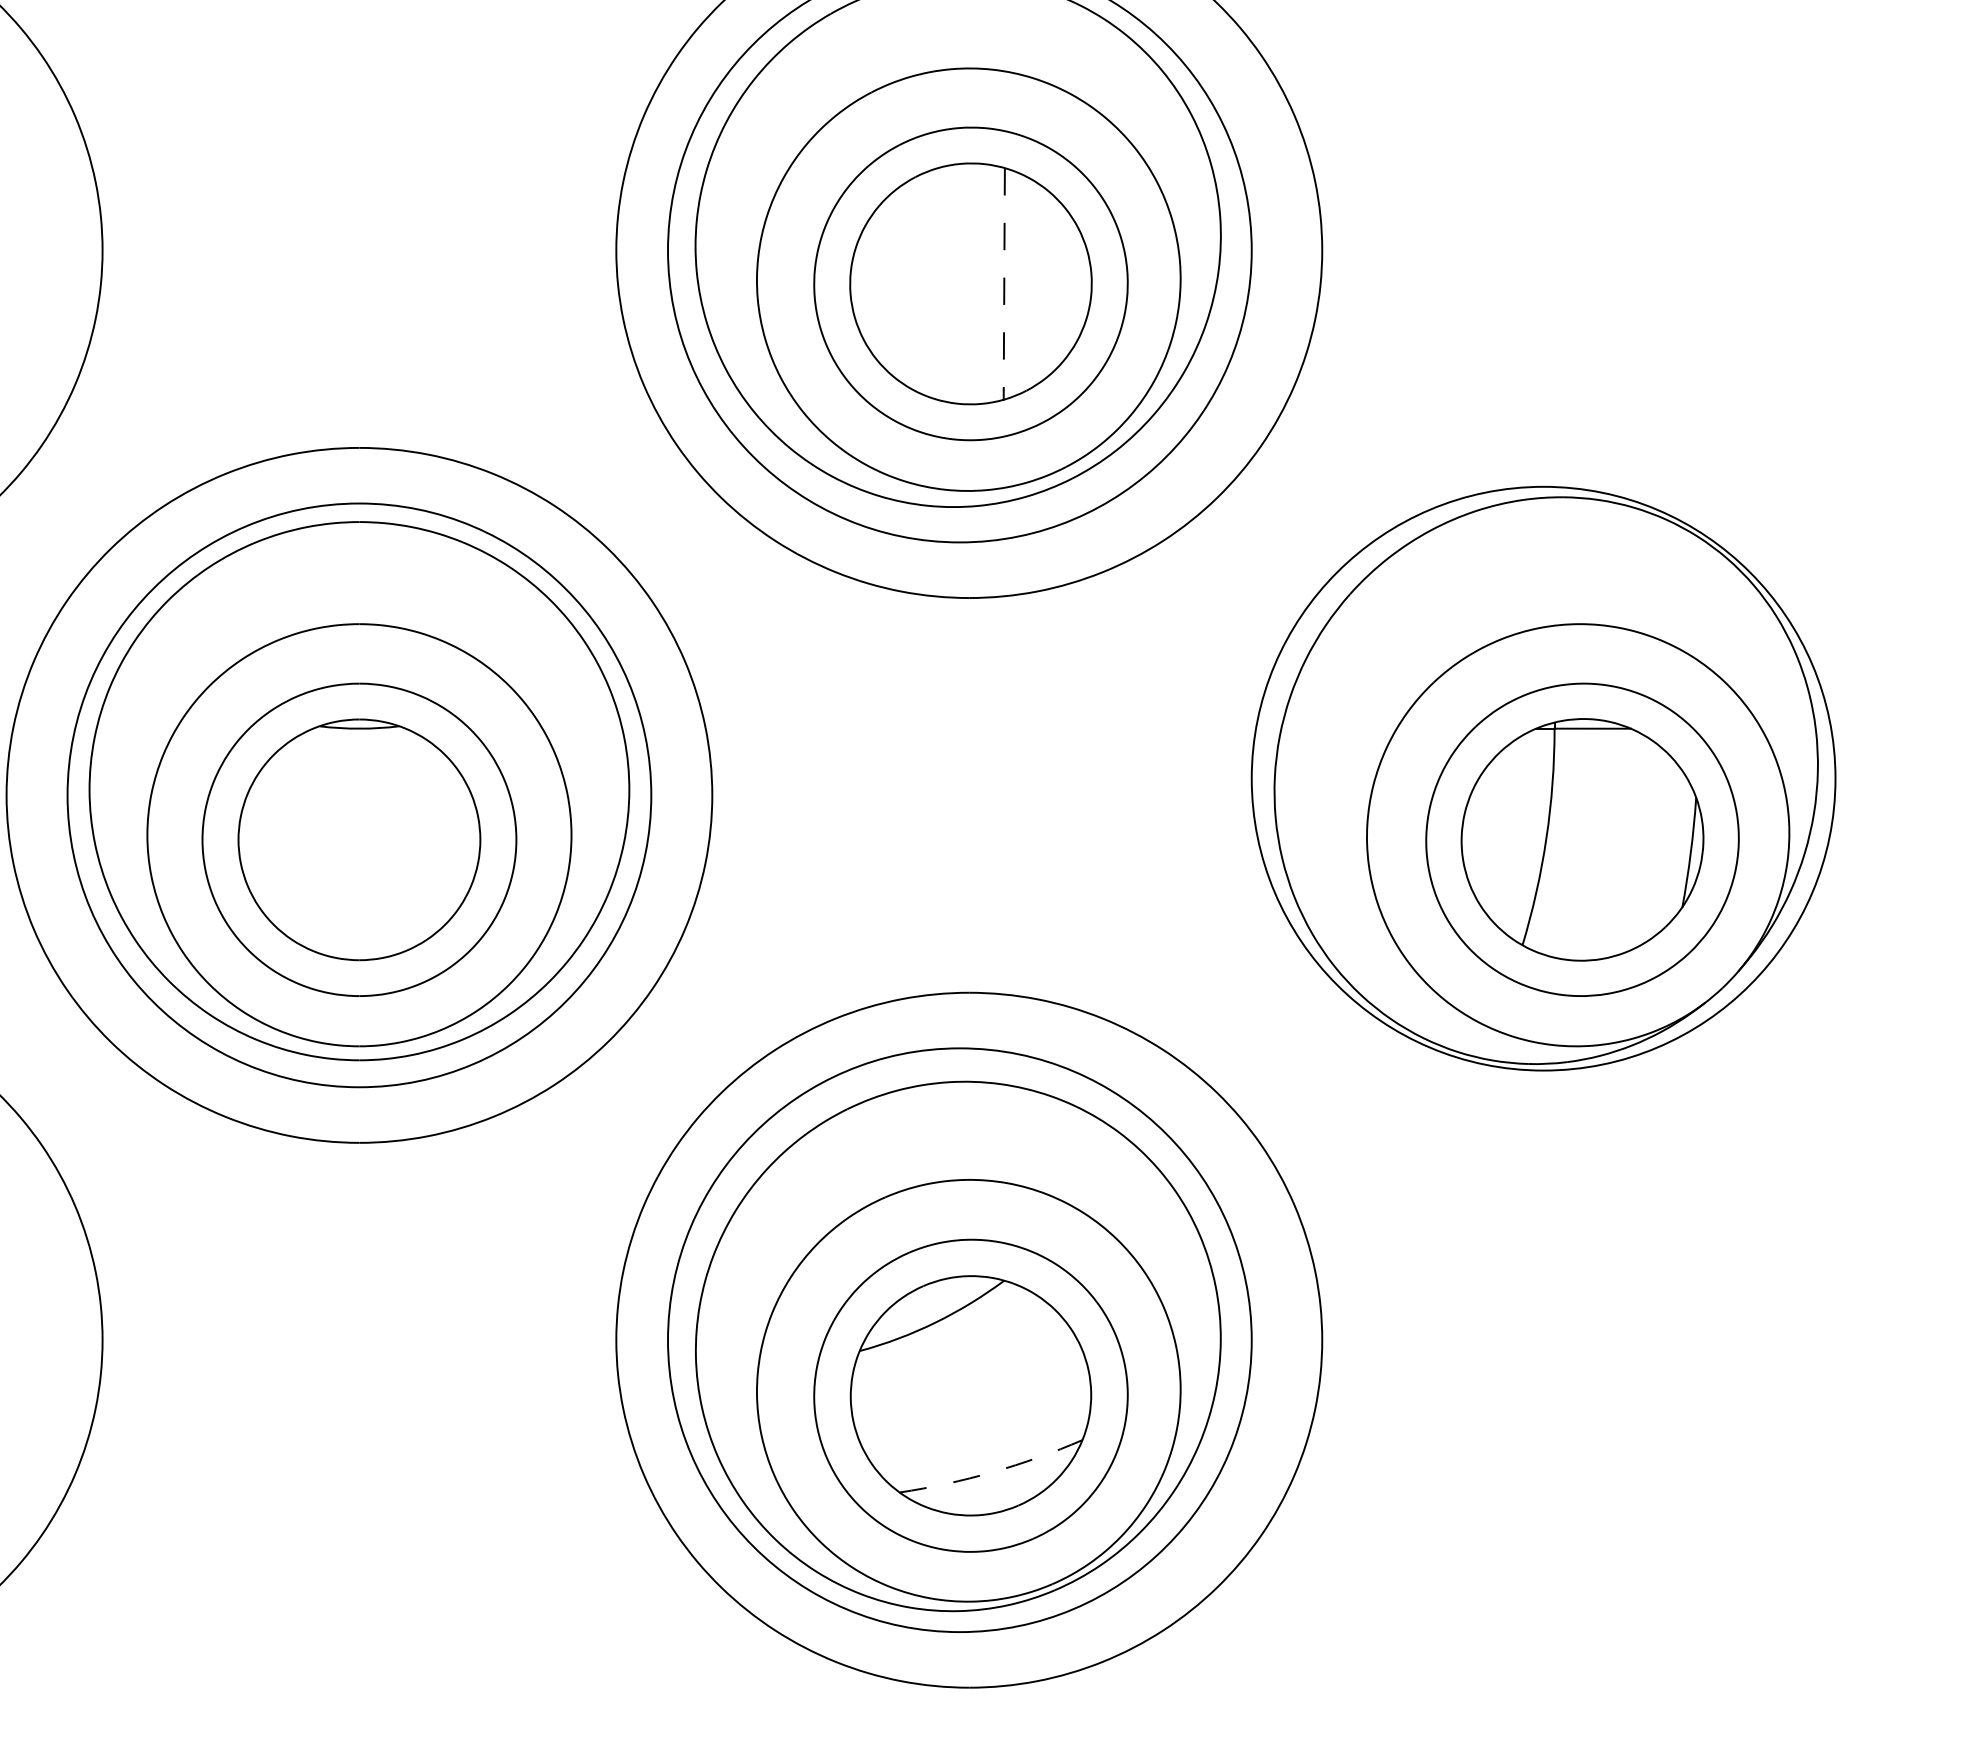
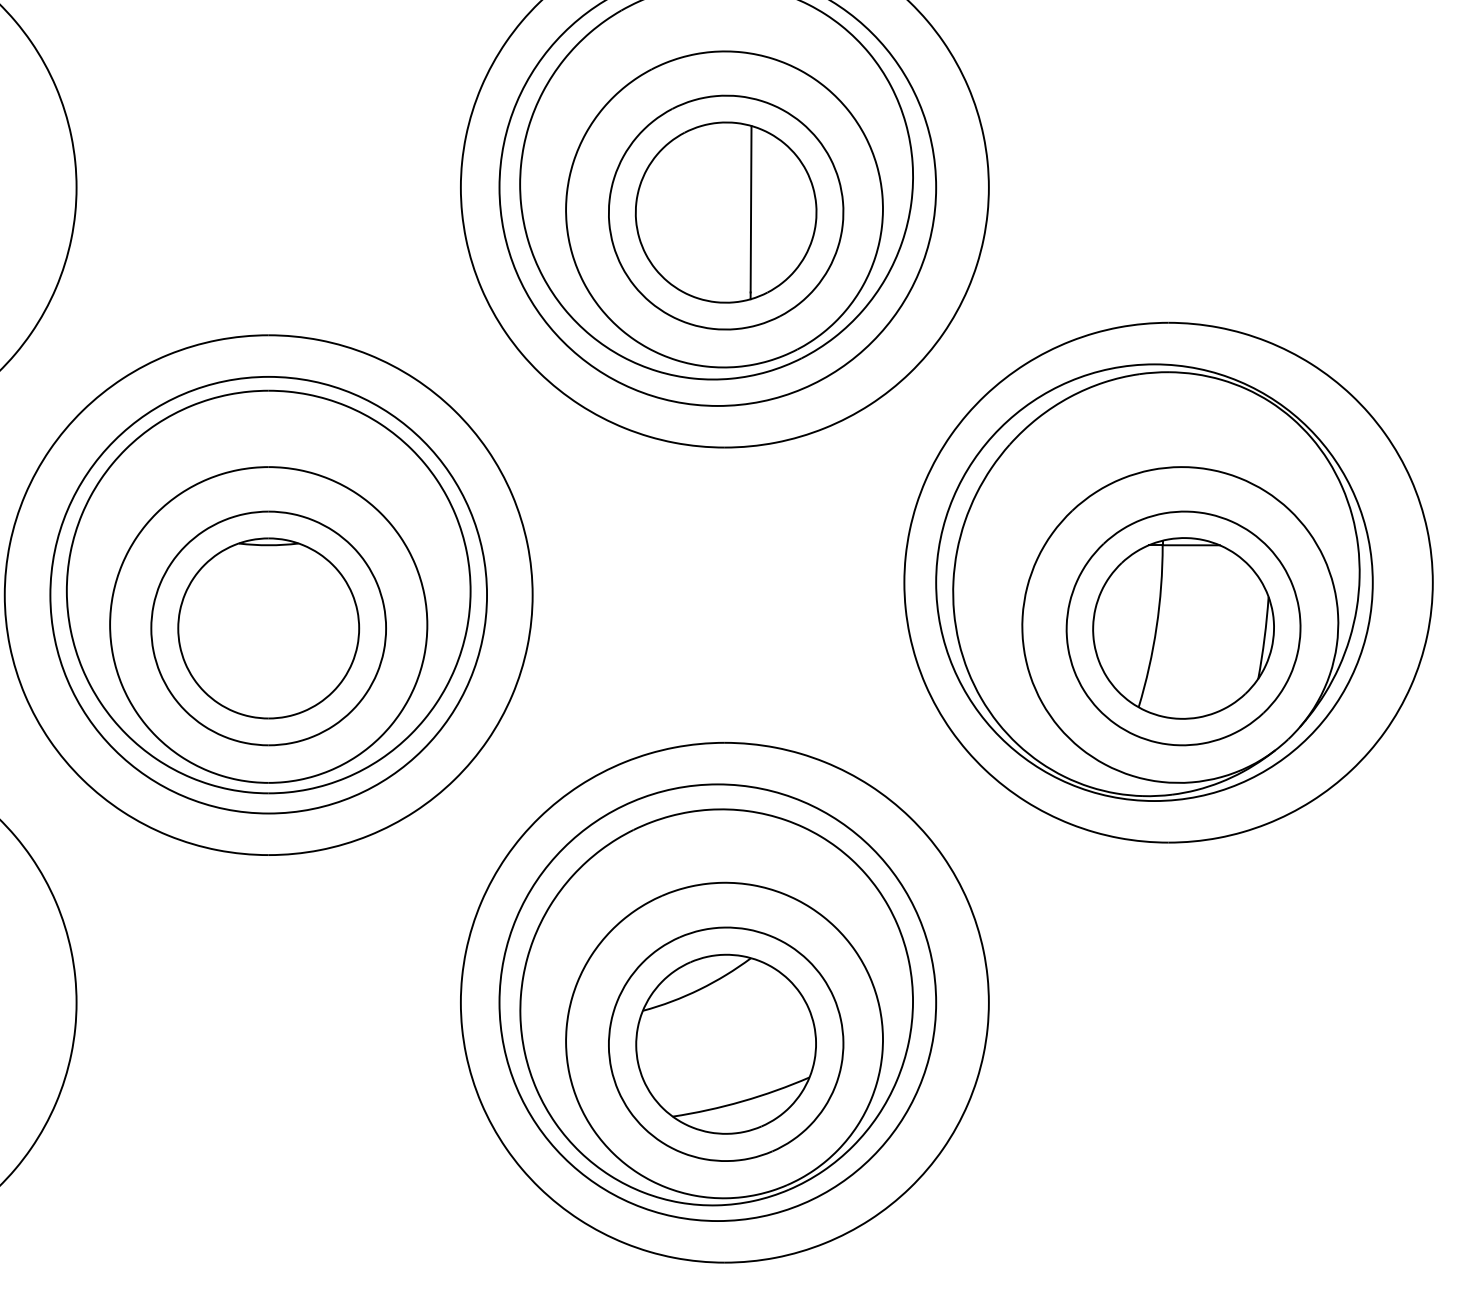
line: (1004, 279) -> (751, 209), dashed -> solid
part: (1562, 778) -> (1168, 582), added
arc: (992, 1472) -> (742, 1101), dashed -> solid

